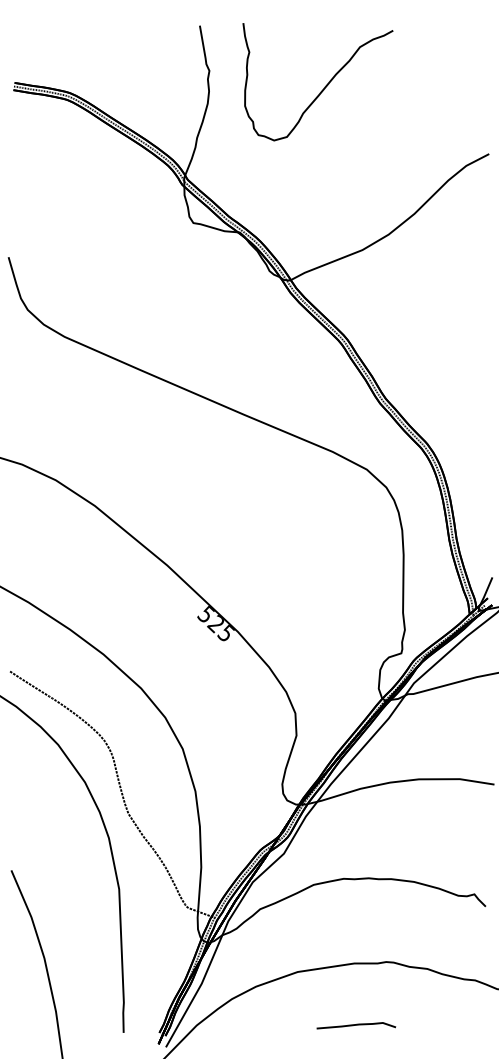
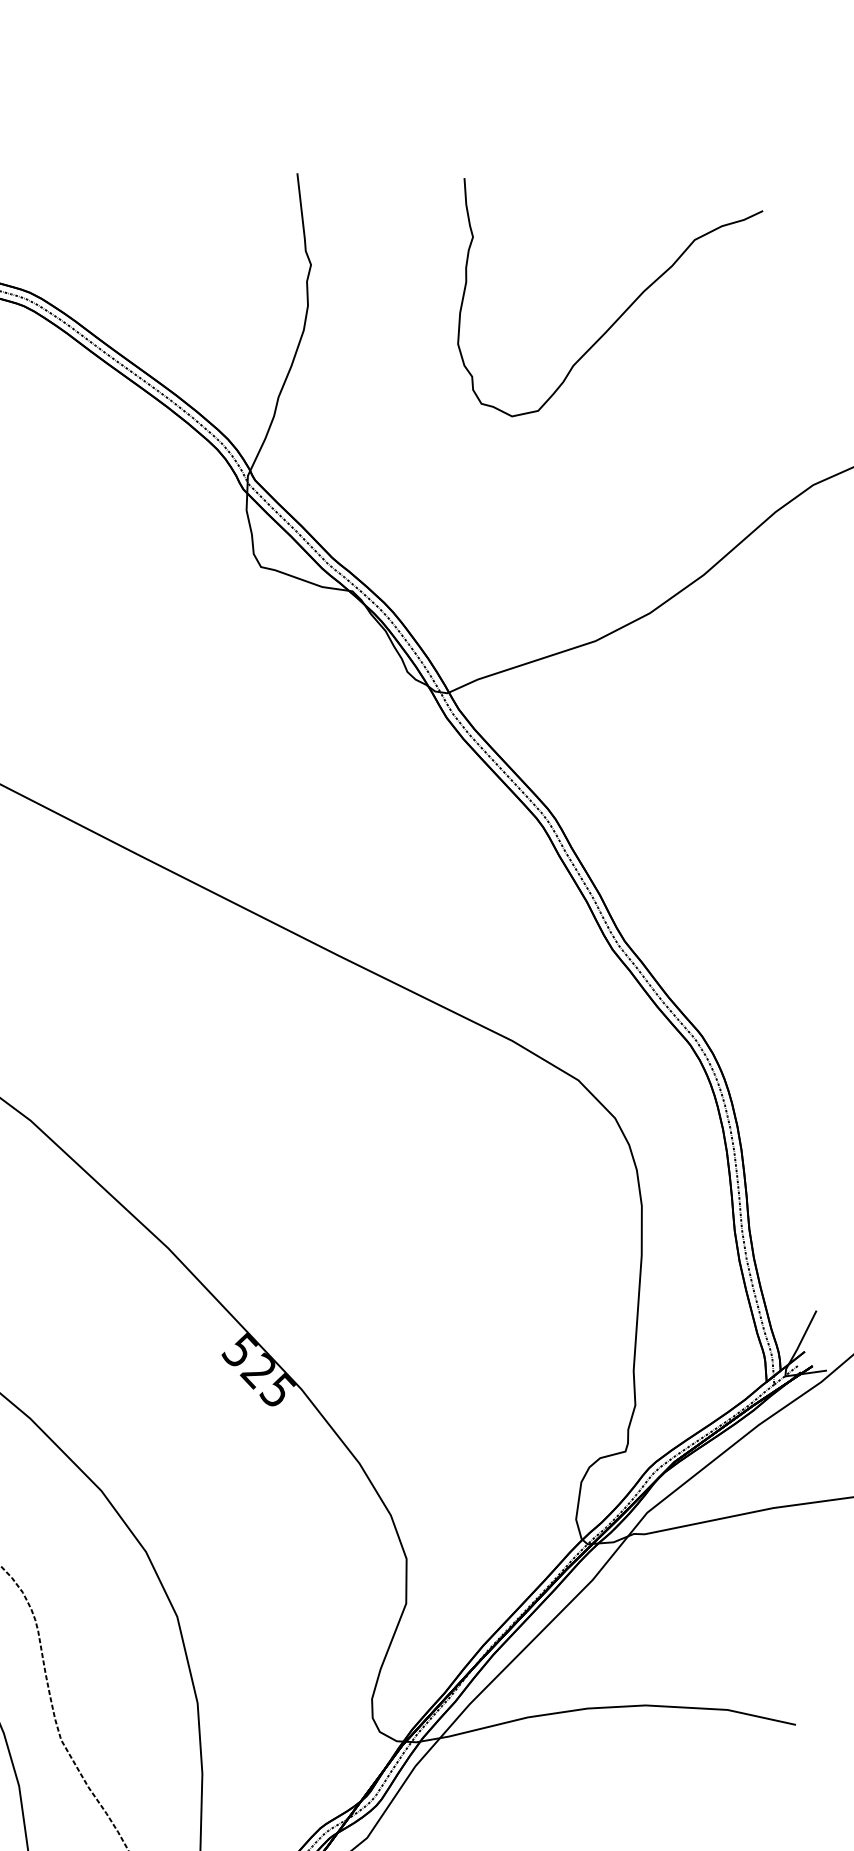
curve: (324, 86) -> (619, 314), moved

